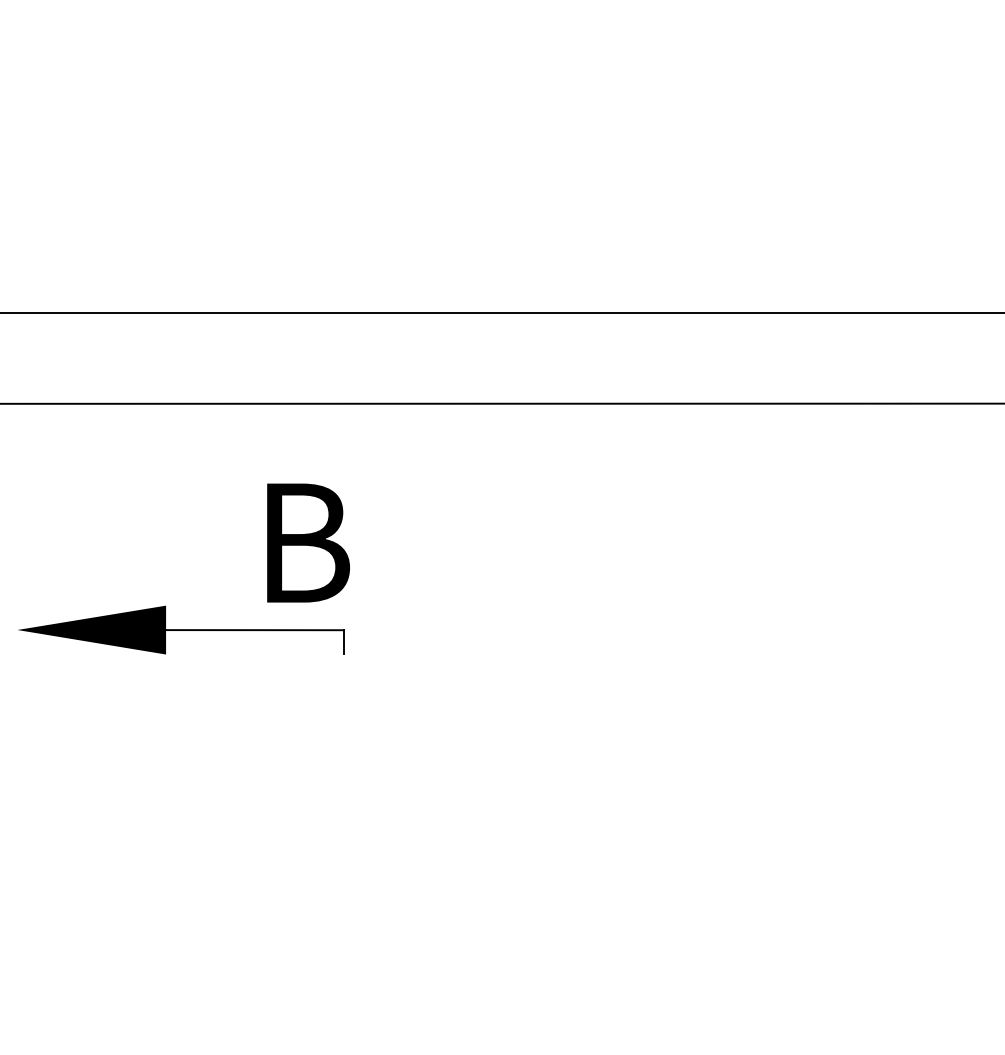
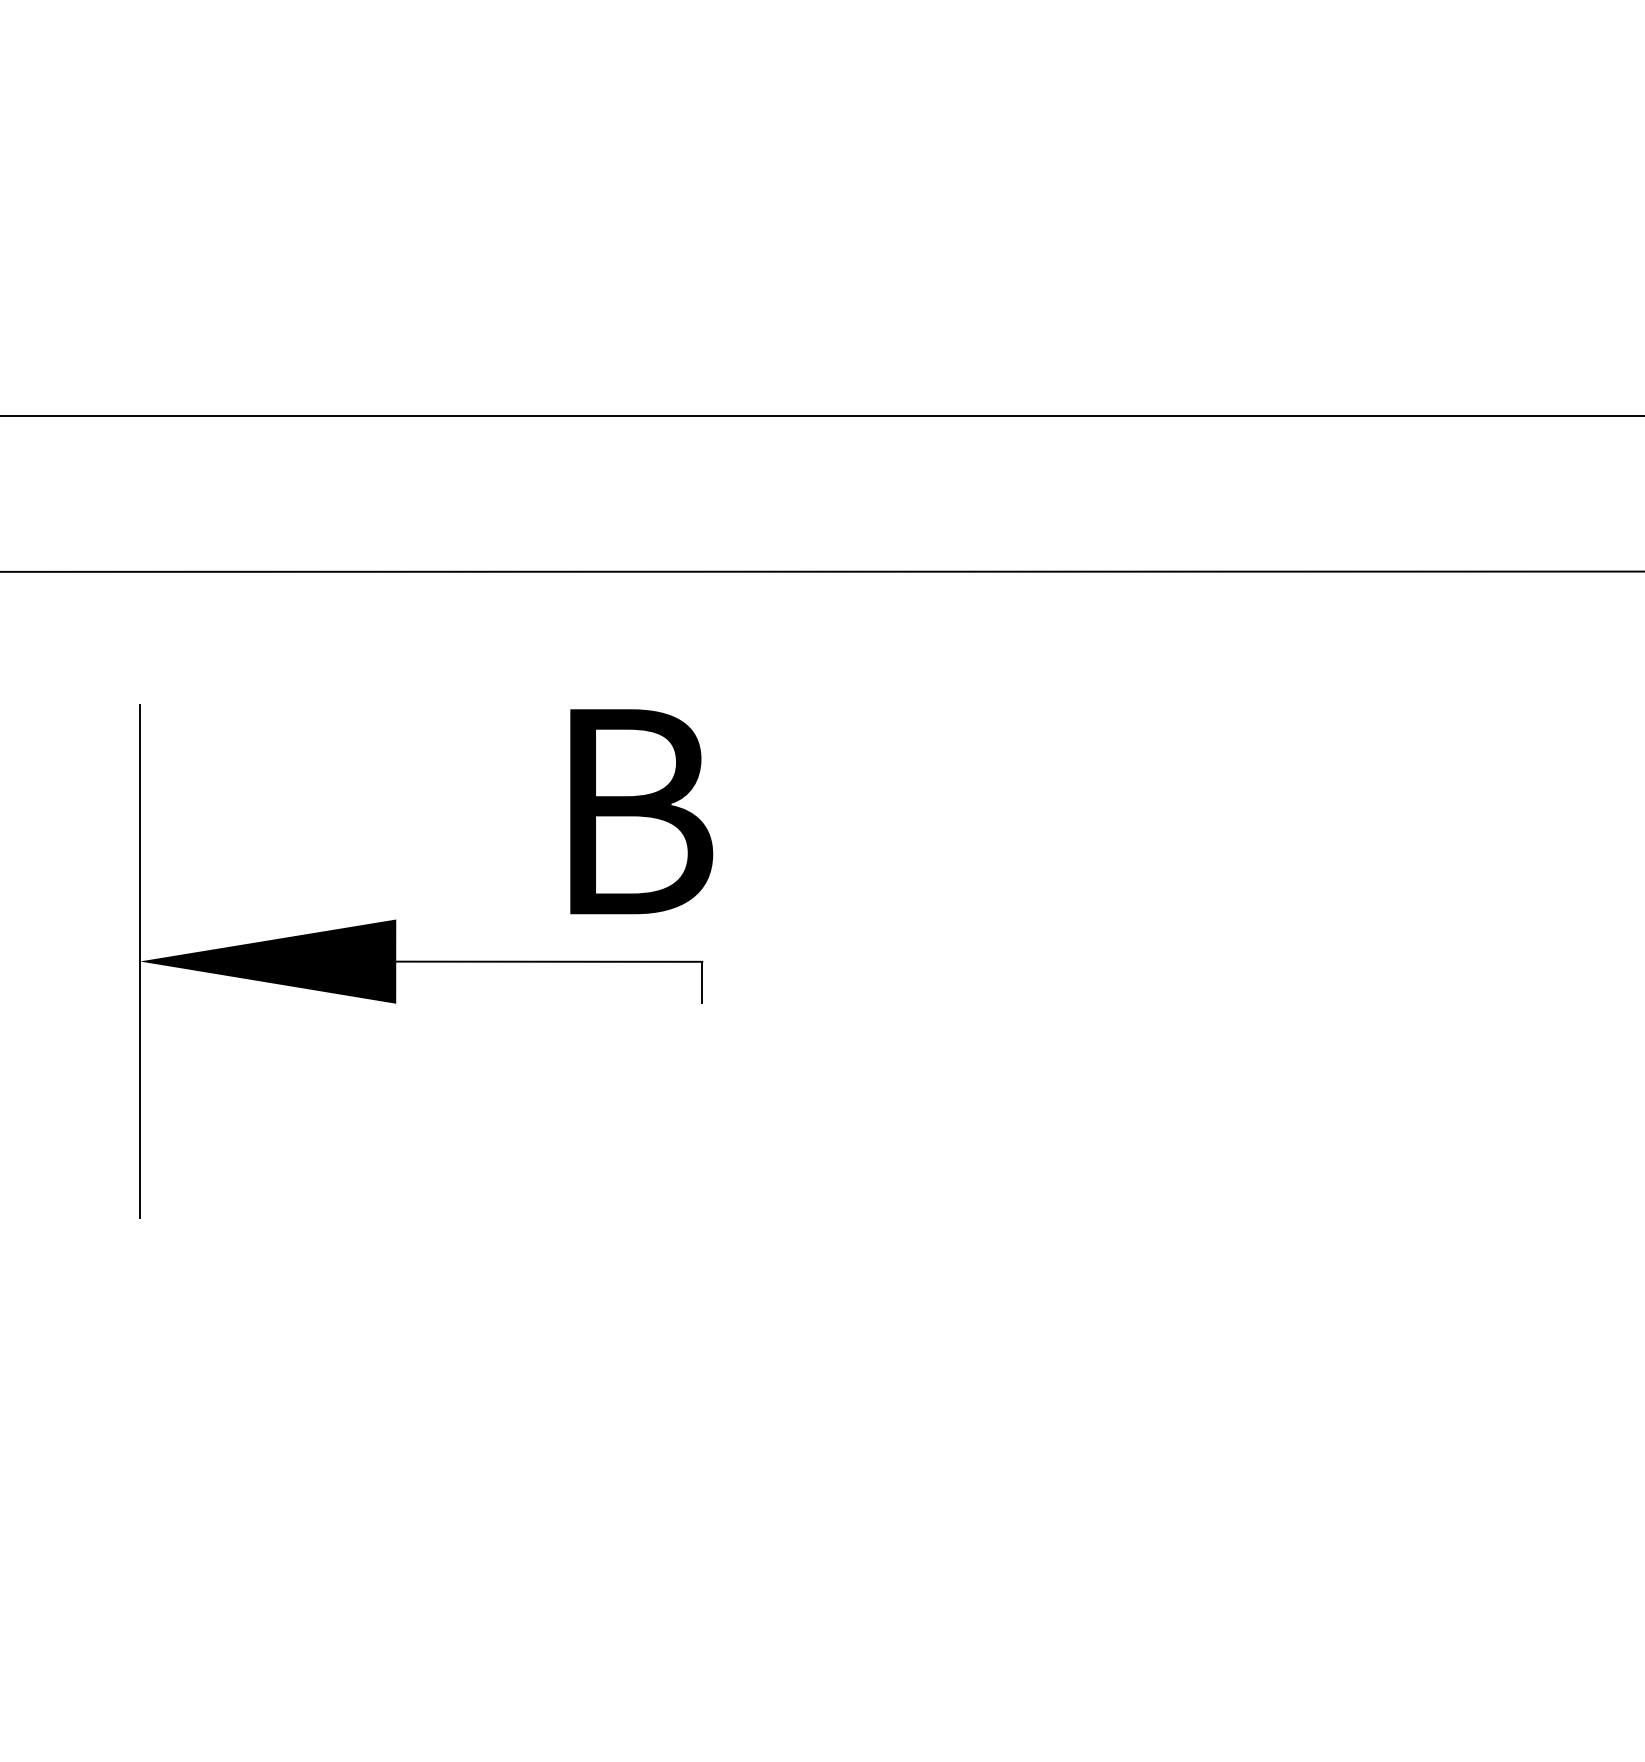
line: (17, 629) -> (140, 960), added

